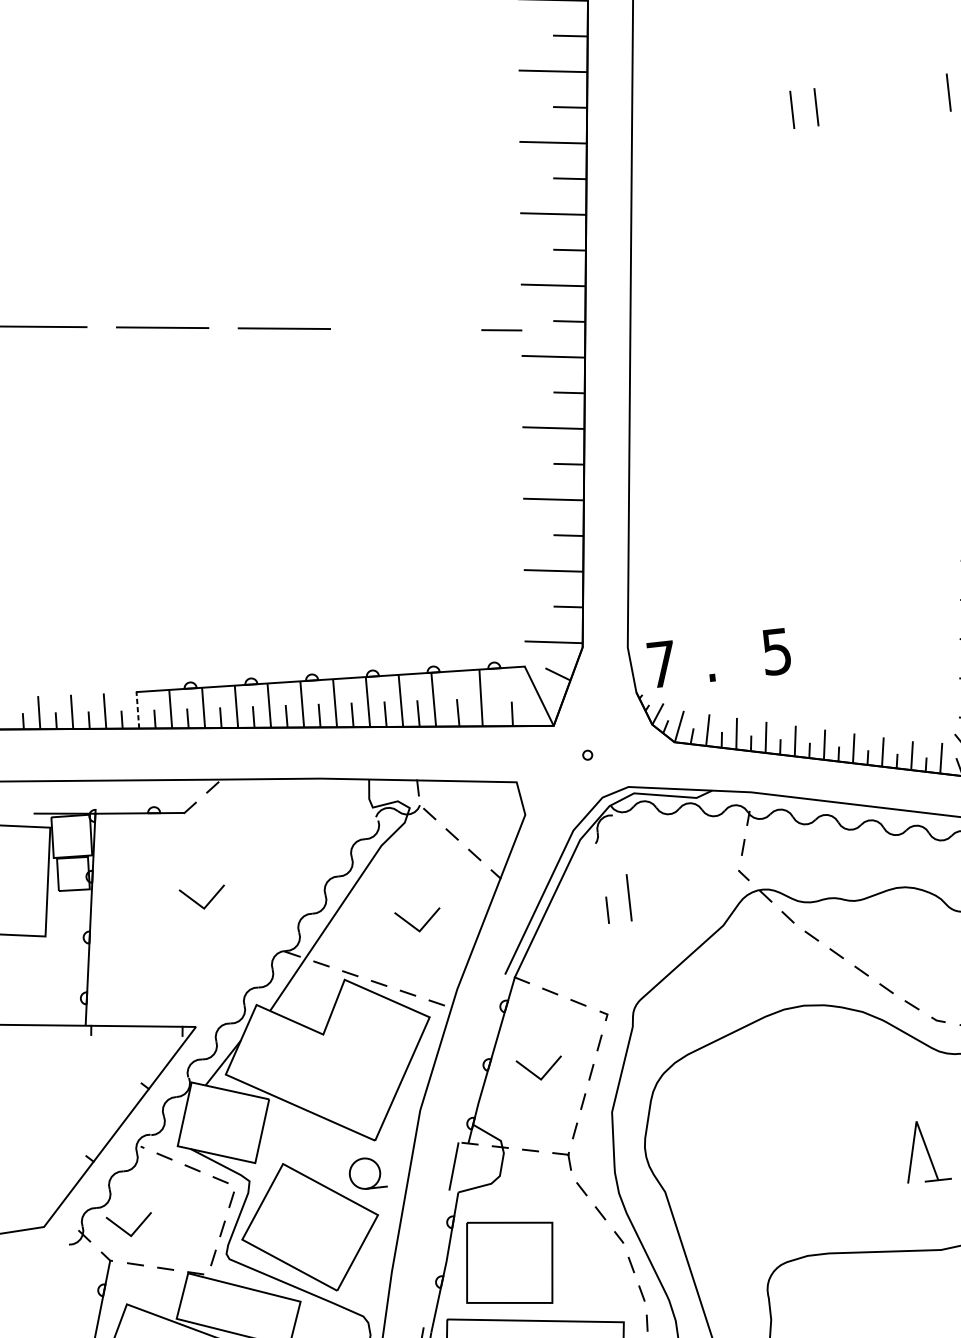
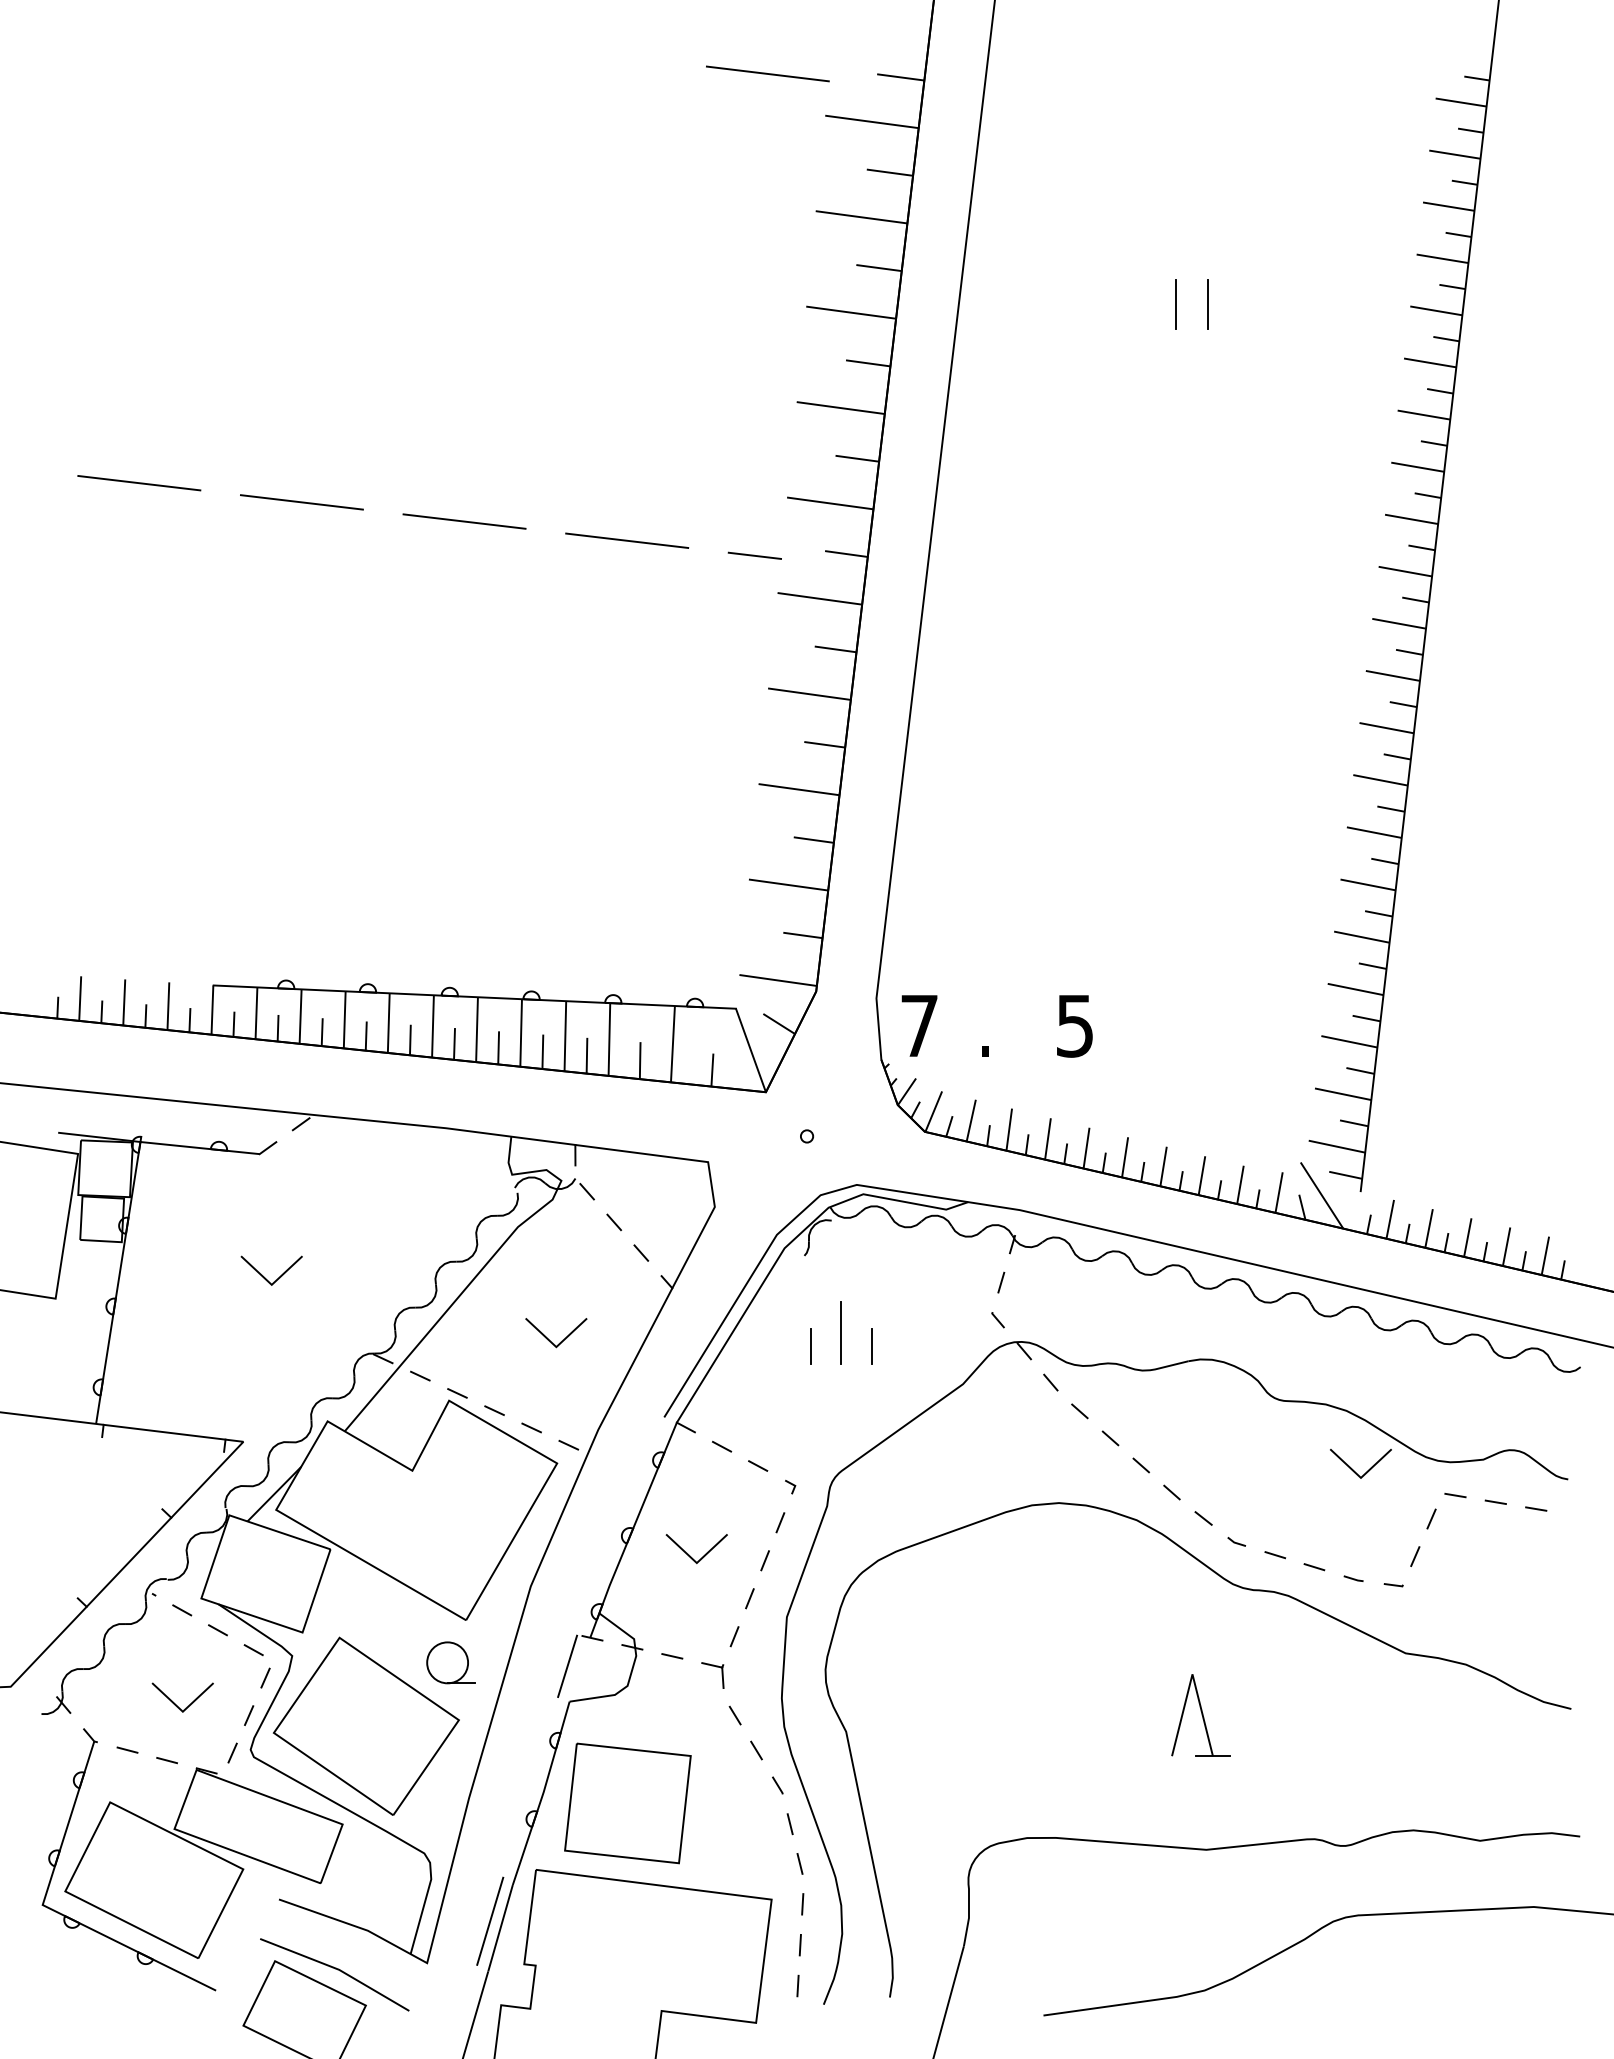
line: (948, 92) -> (1386, 304), removed
line: (406, 329) -> (627, 540), added
line: (137, 710) -> (212, 1010), dashed -> solid
line: (652, 905) -> (871, 1346), added
line: (125, 1230) -> (175, 1703), moved

